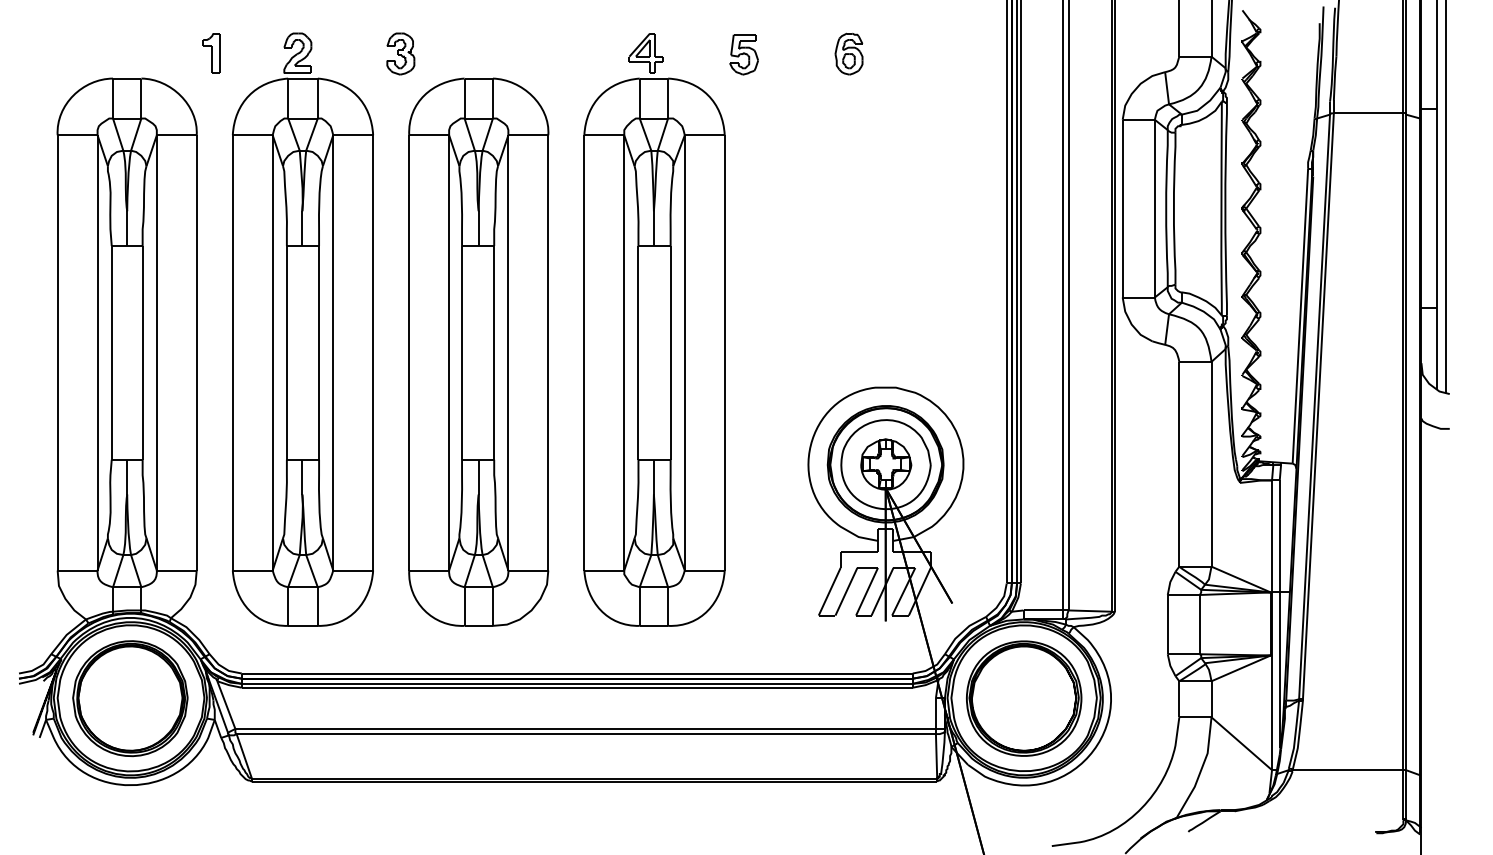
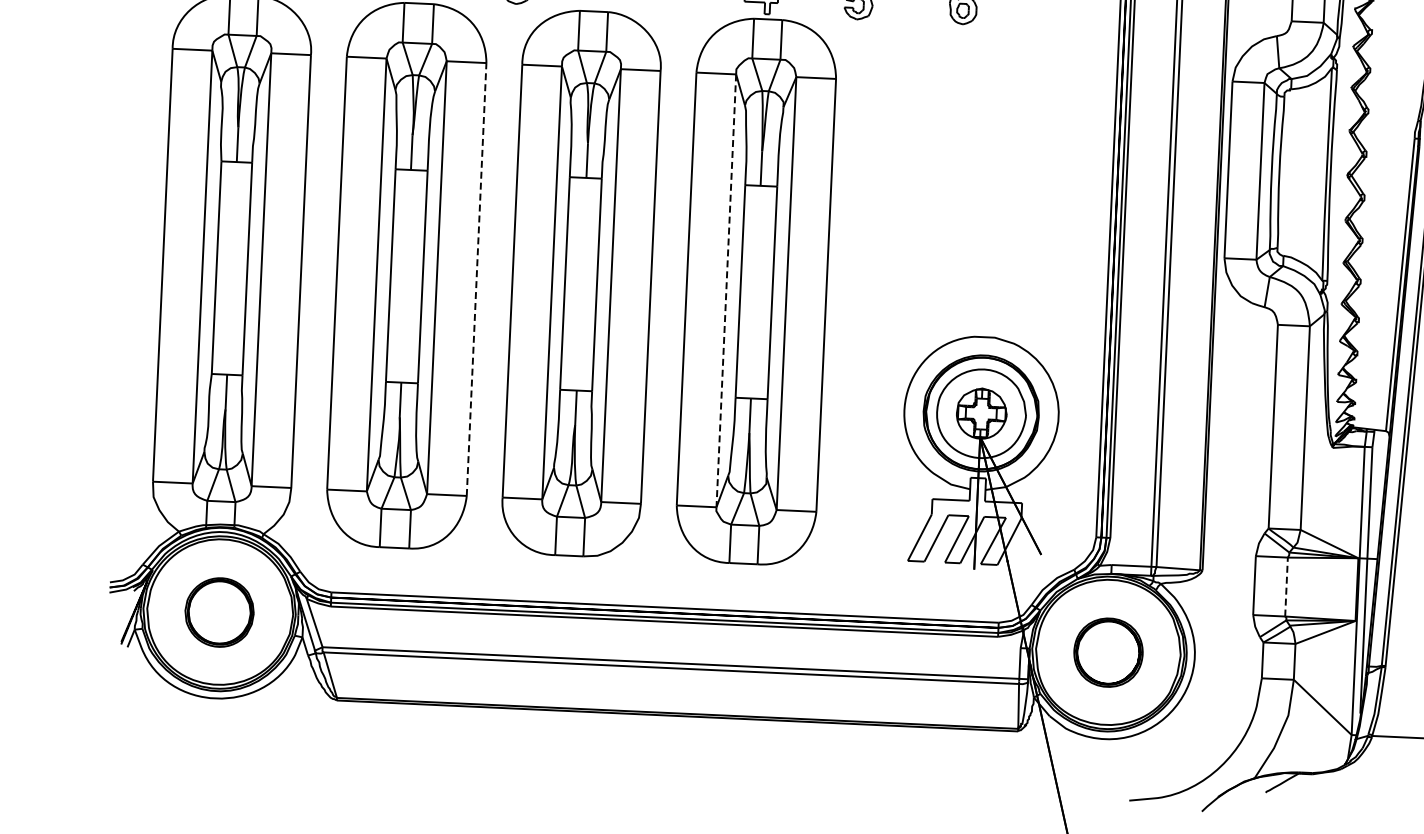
line: (373, 352) -> (476, 279), solid -> dashed
line: (624, 352) -> (726, 290), solid -> dashed
line: (1199, 624) -> (1286, 586), solid -> dashed
part: (130, 698) -> (219, 612), size x0.6
part: (1024, 698) -> (1108, 652), size x0.6

